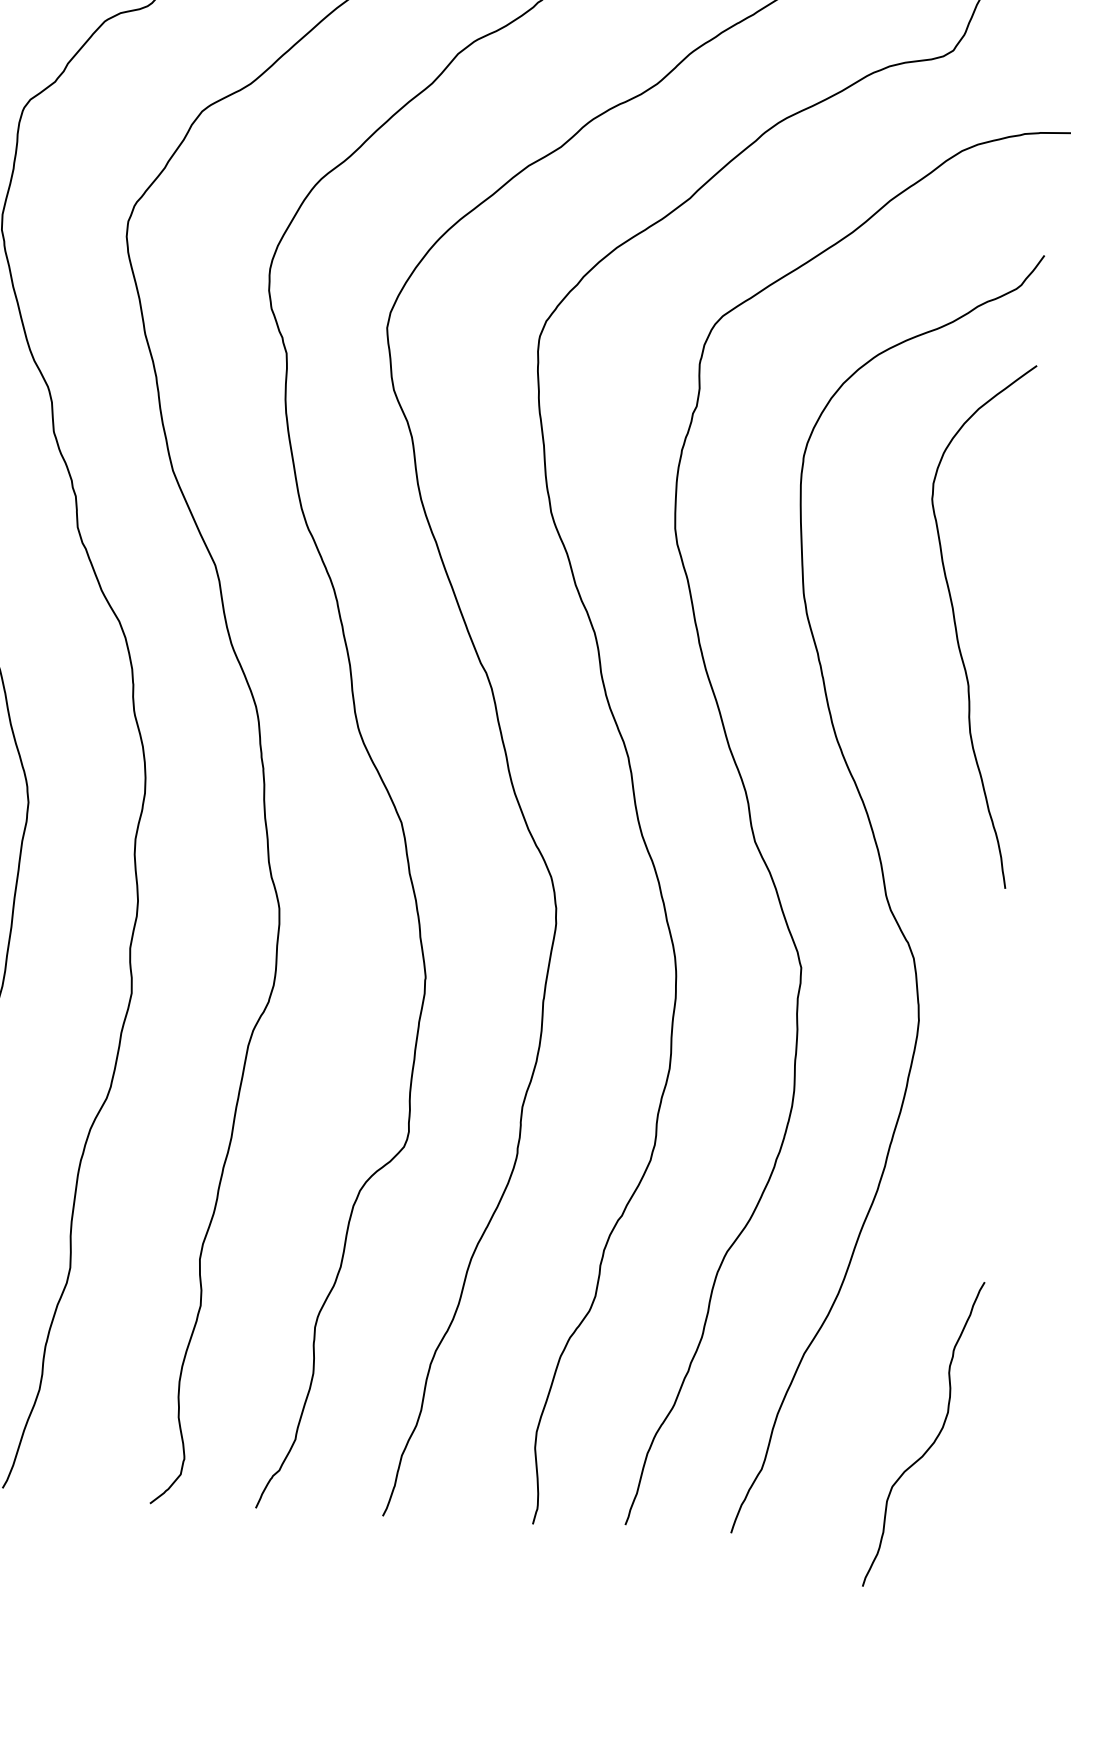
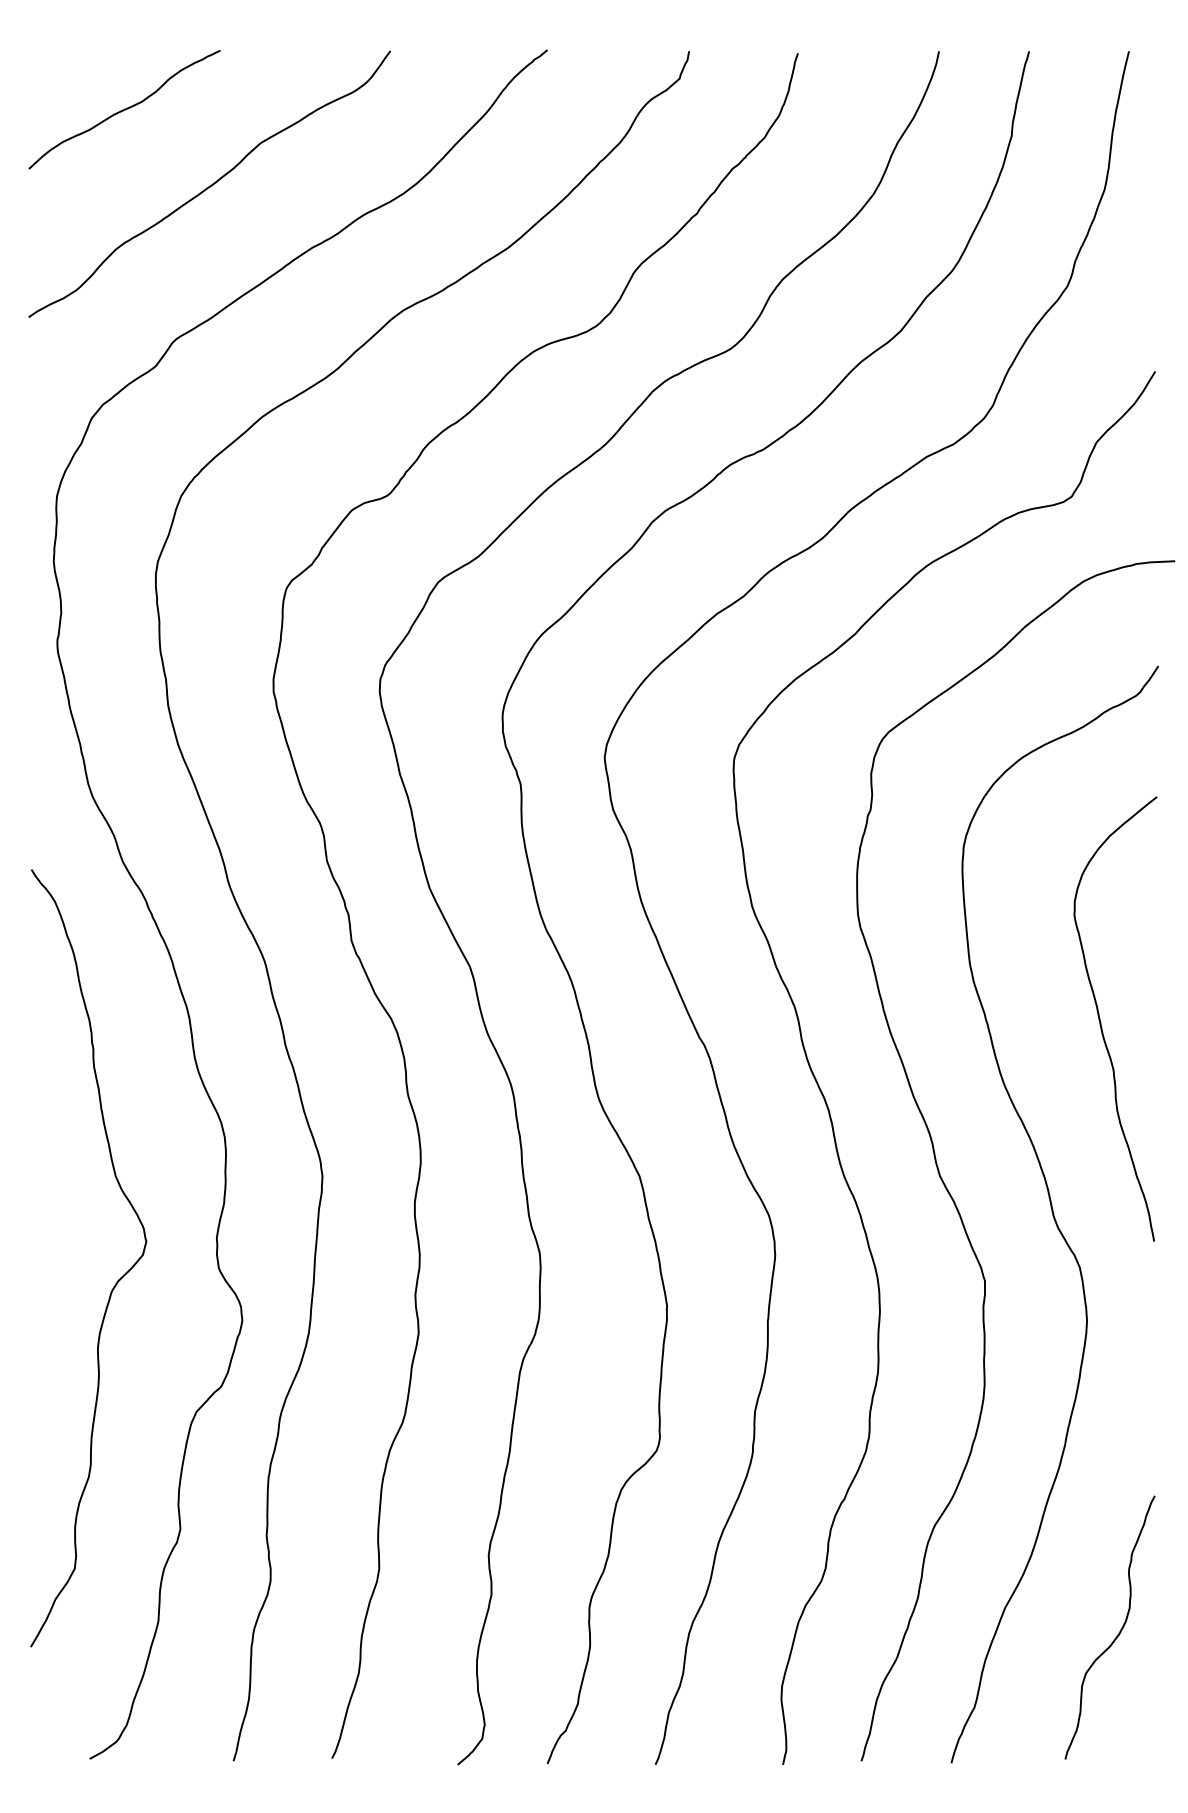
curve: (957, 627) -> (1101, 1022), moved
curve: (931, 1442) -> (1117, 1634), moved

